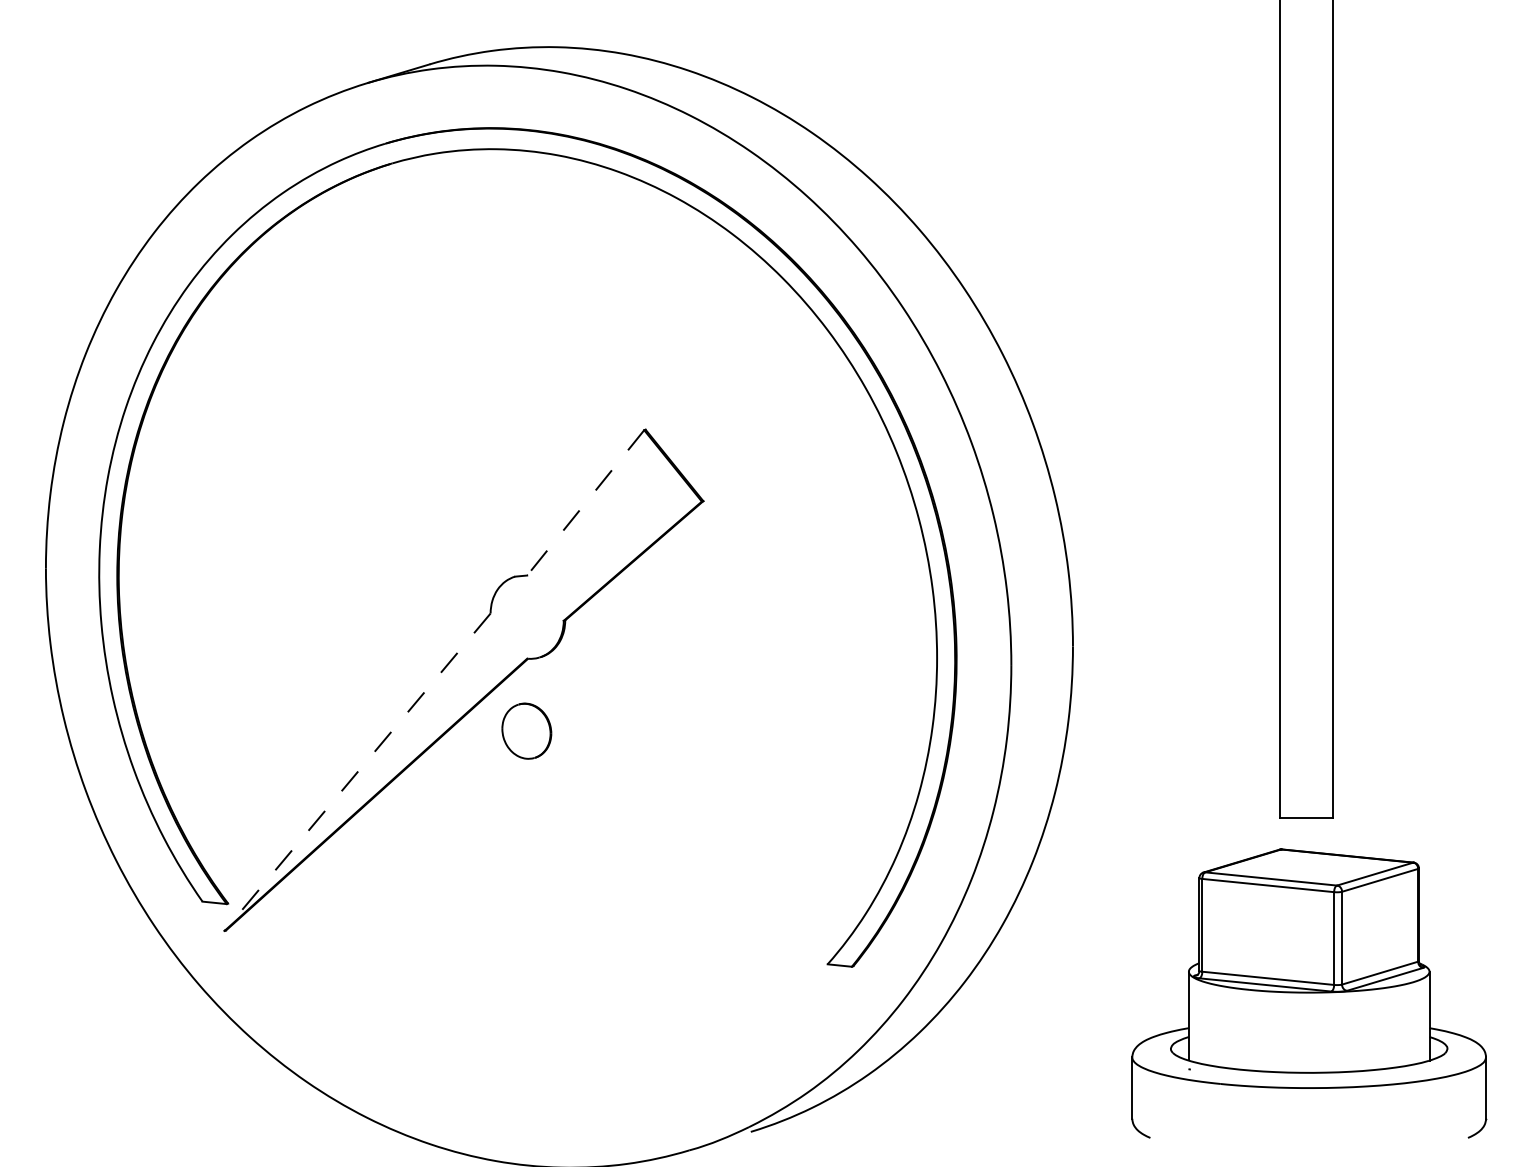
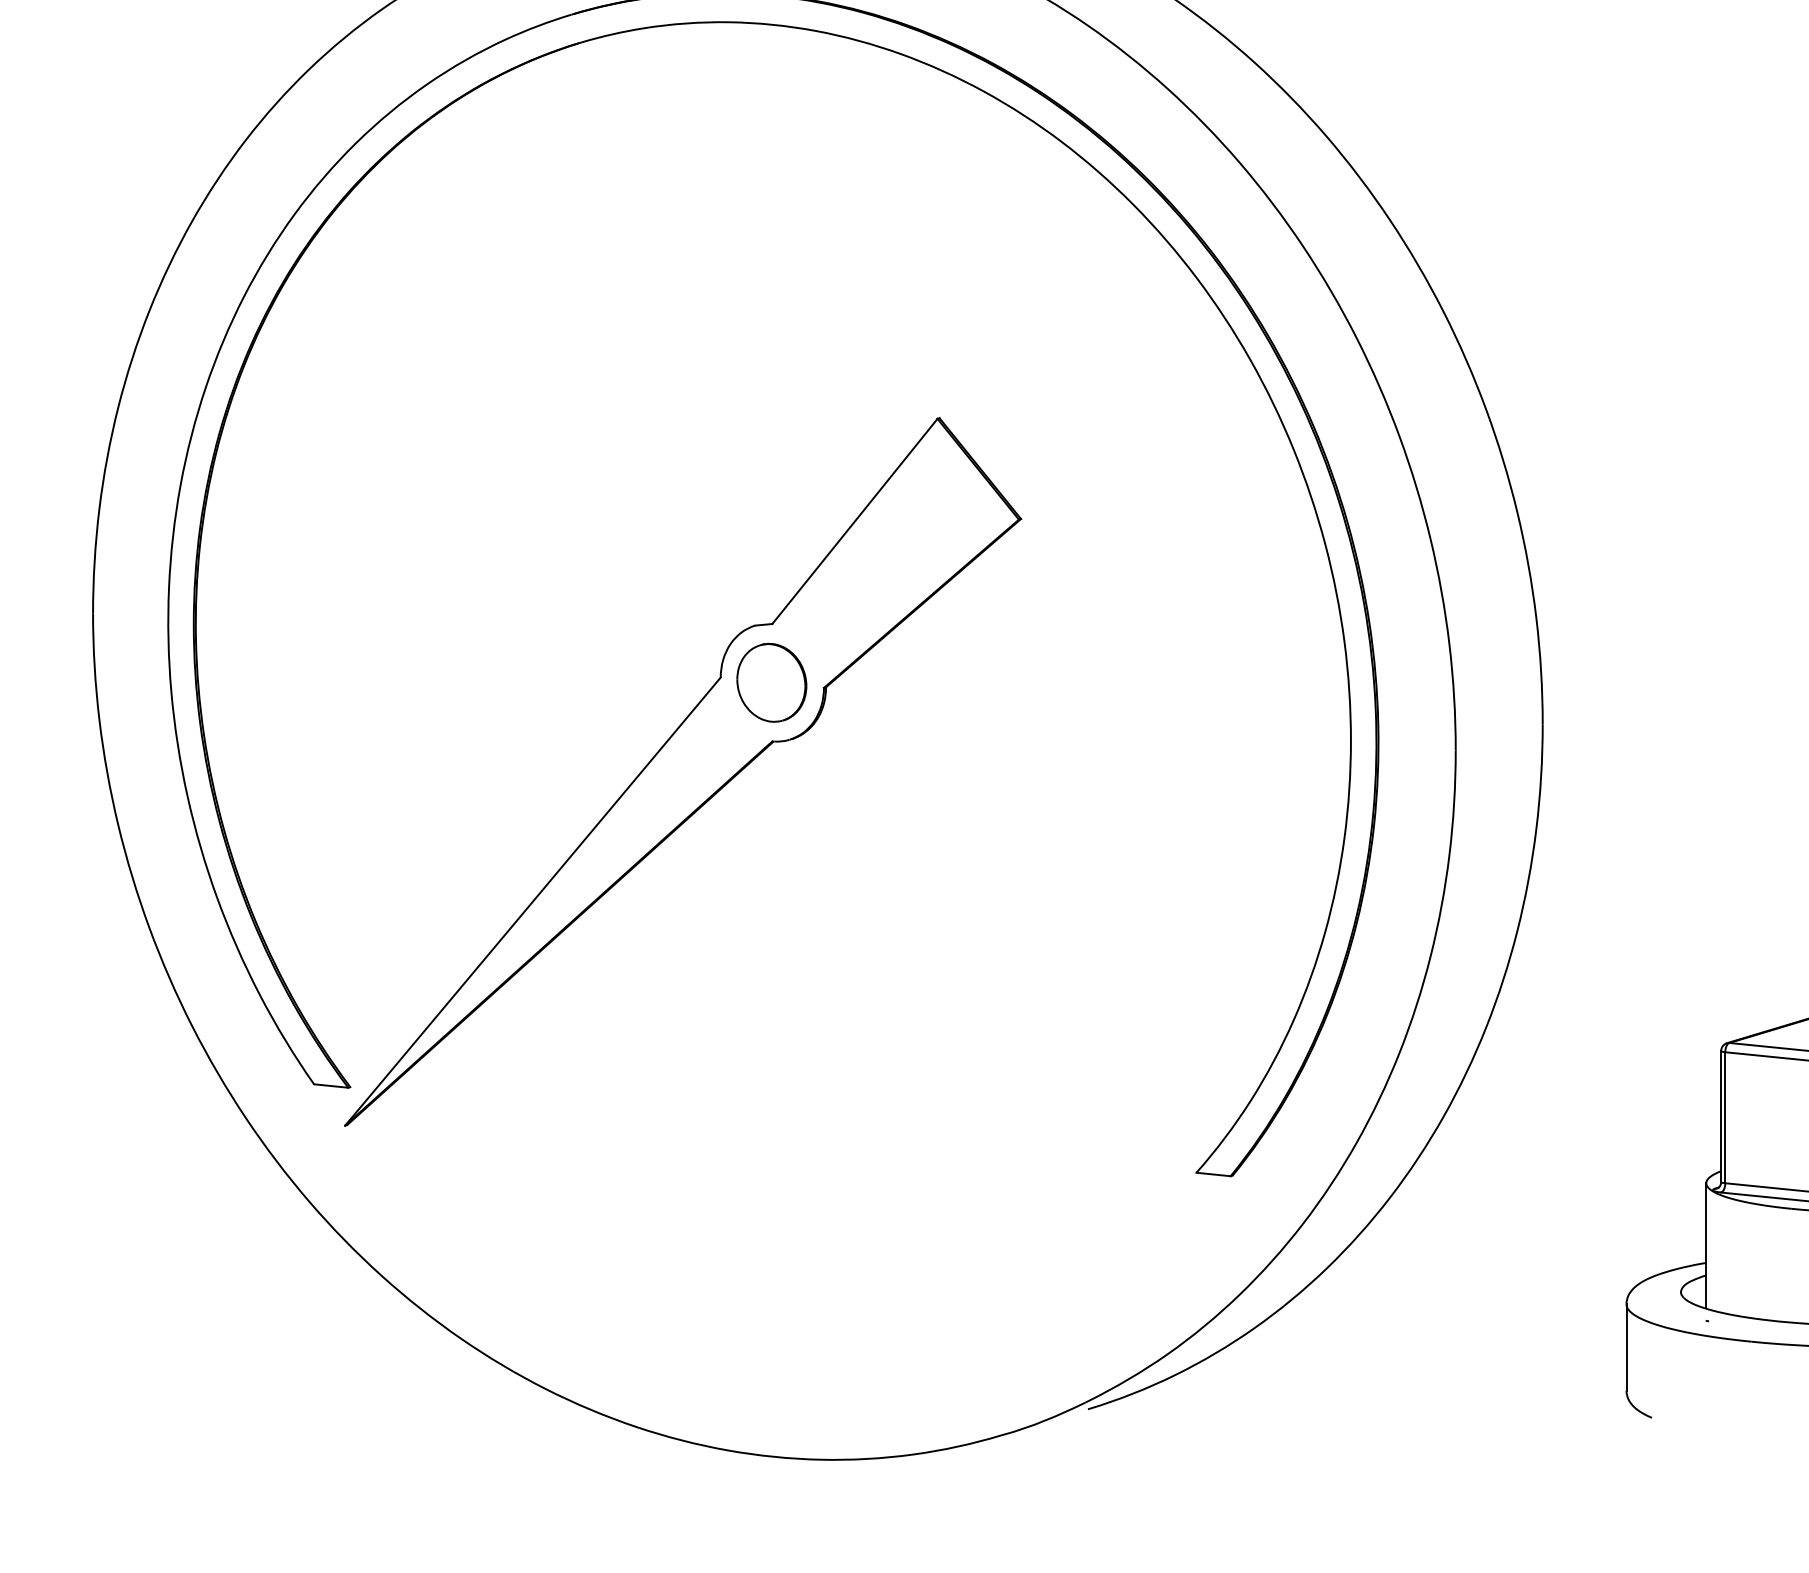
line: (585, 503) -> (854, 522), dashed -> solid
part: (526, 730) -> (771, 681), moved
line: (357, 772) -> (532, 902), dashed -> solid

